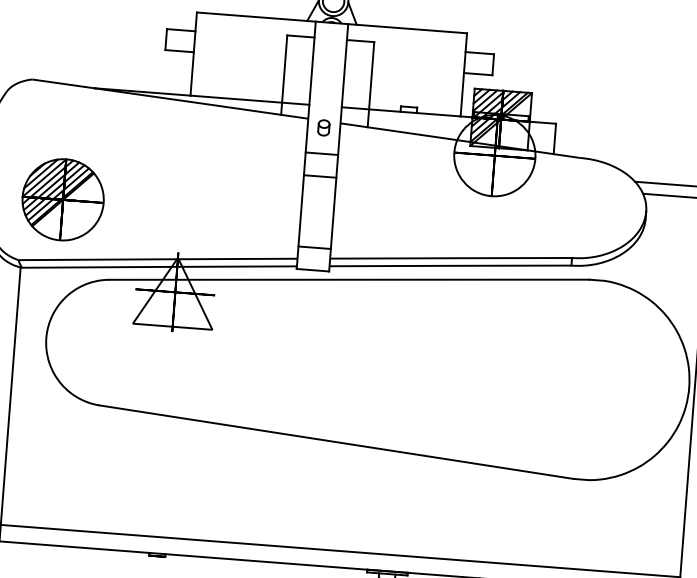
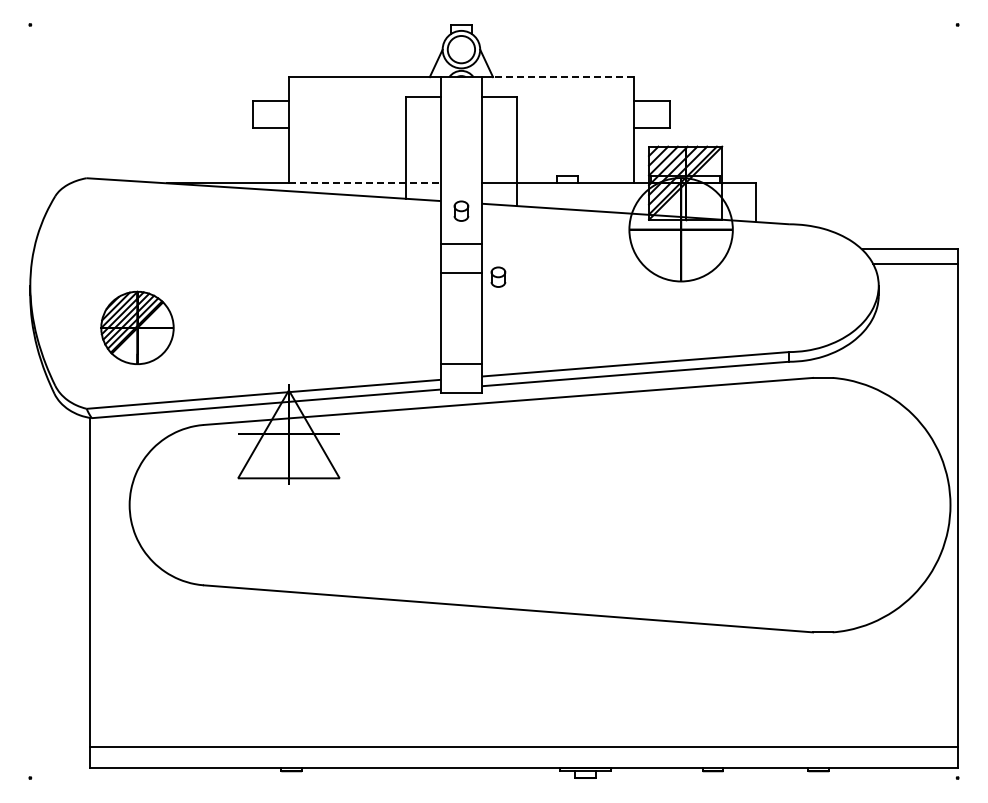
line: (411, 29) -> (562, 77), solid -> dashed
line: (249, 100) -> (364, 183), solid -> dashed
part: (348, 181) -> (498, 276), added
part: (63, 199) -> (137, 327), size x0.7

